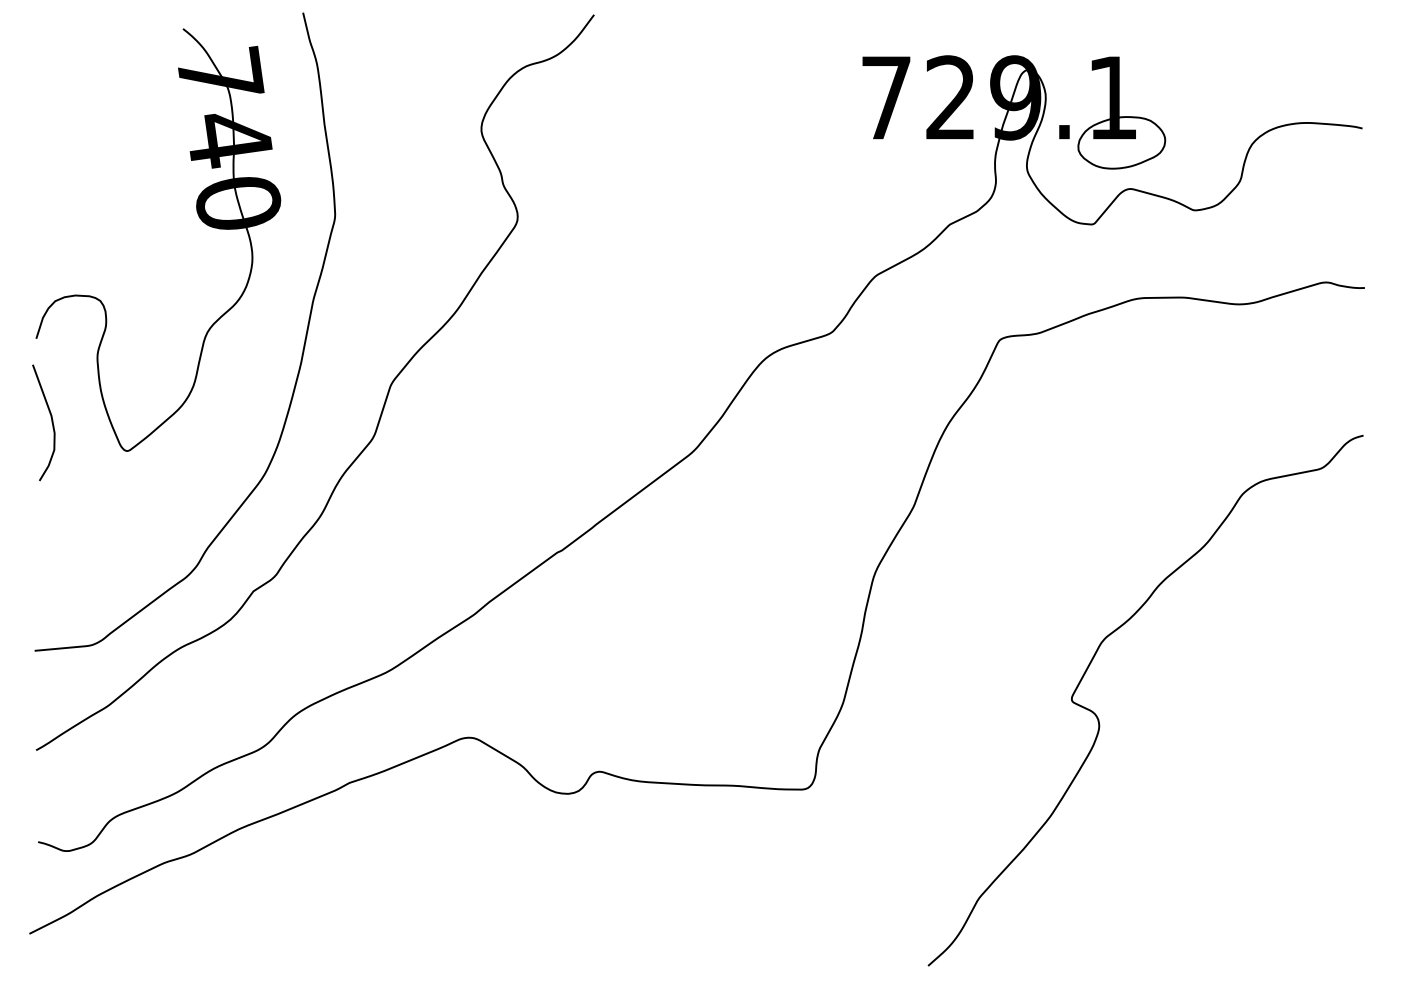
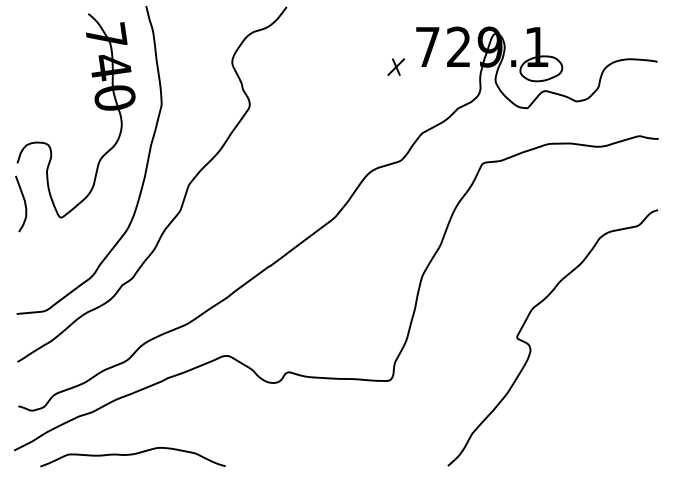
part: (819, 138) -> (395, 66), added
curve: (274, 944) -> (132, 455), added

